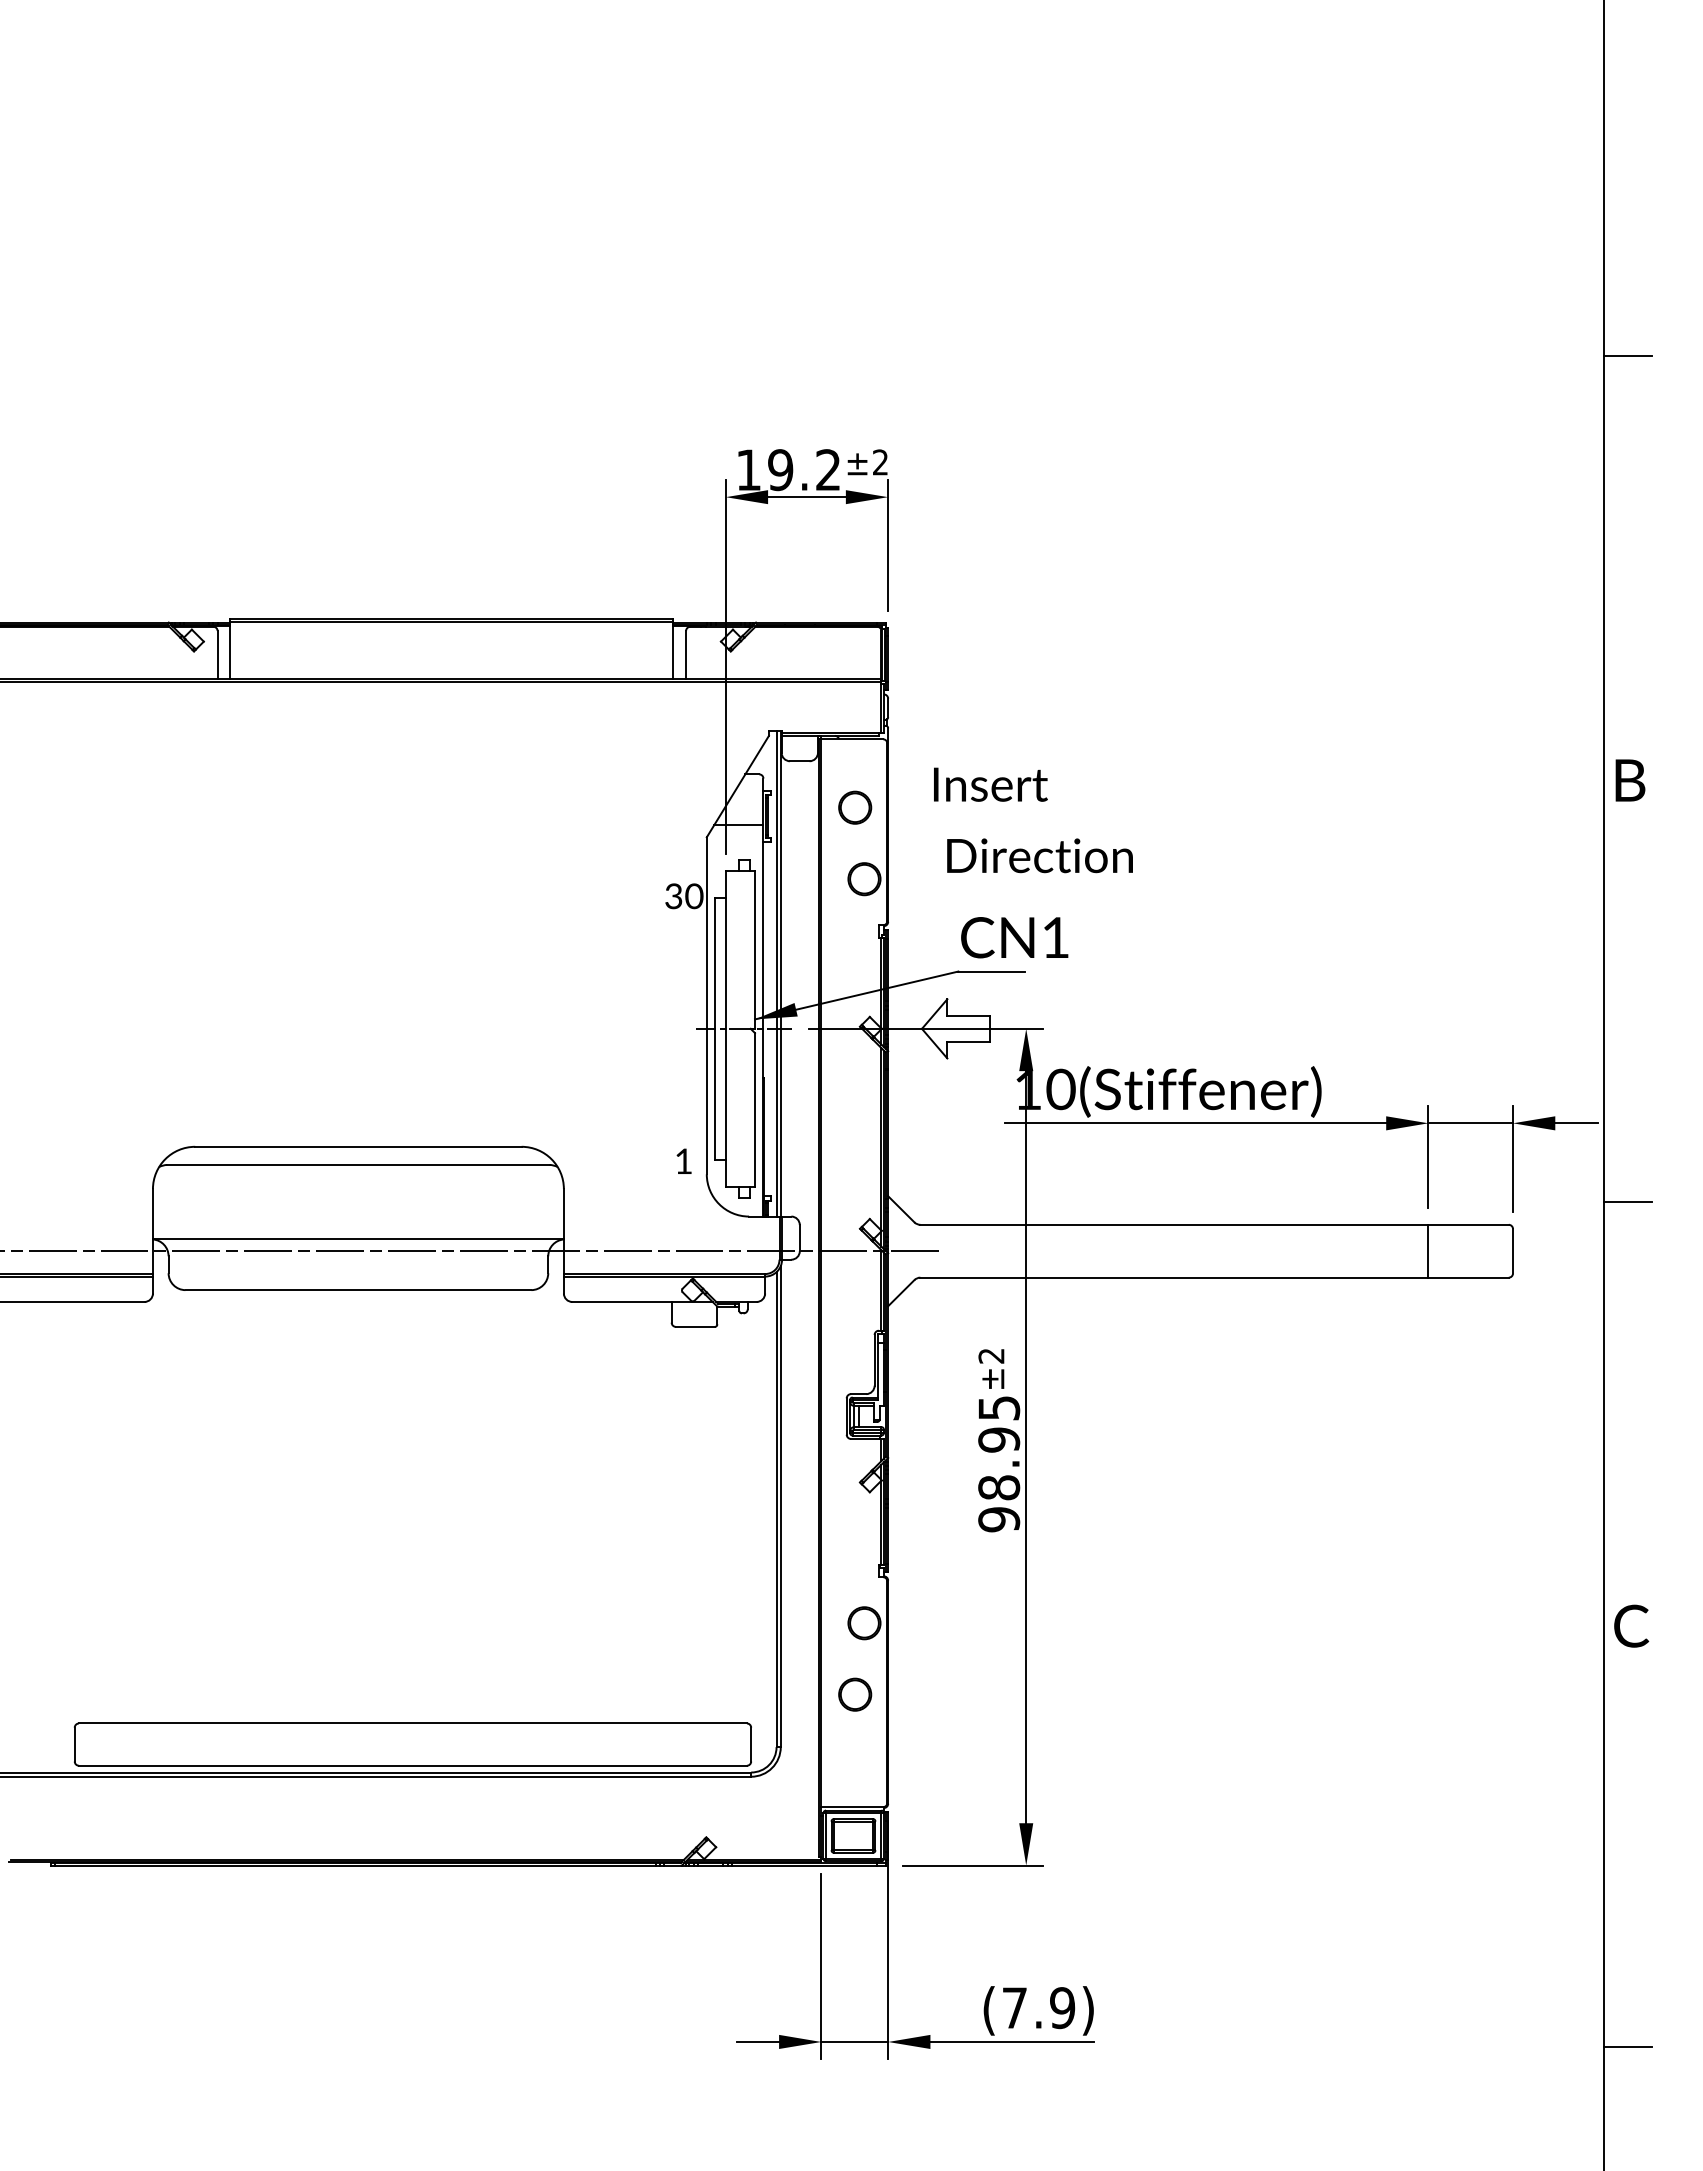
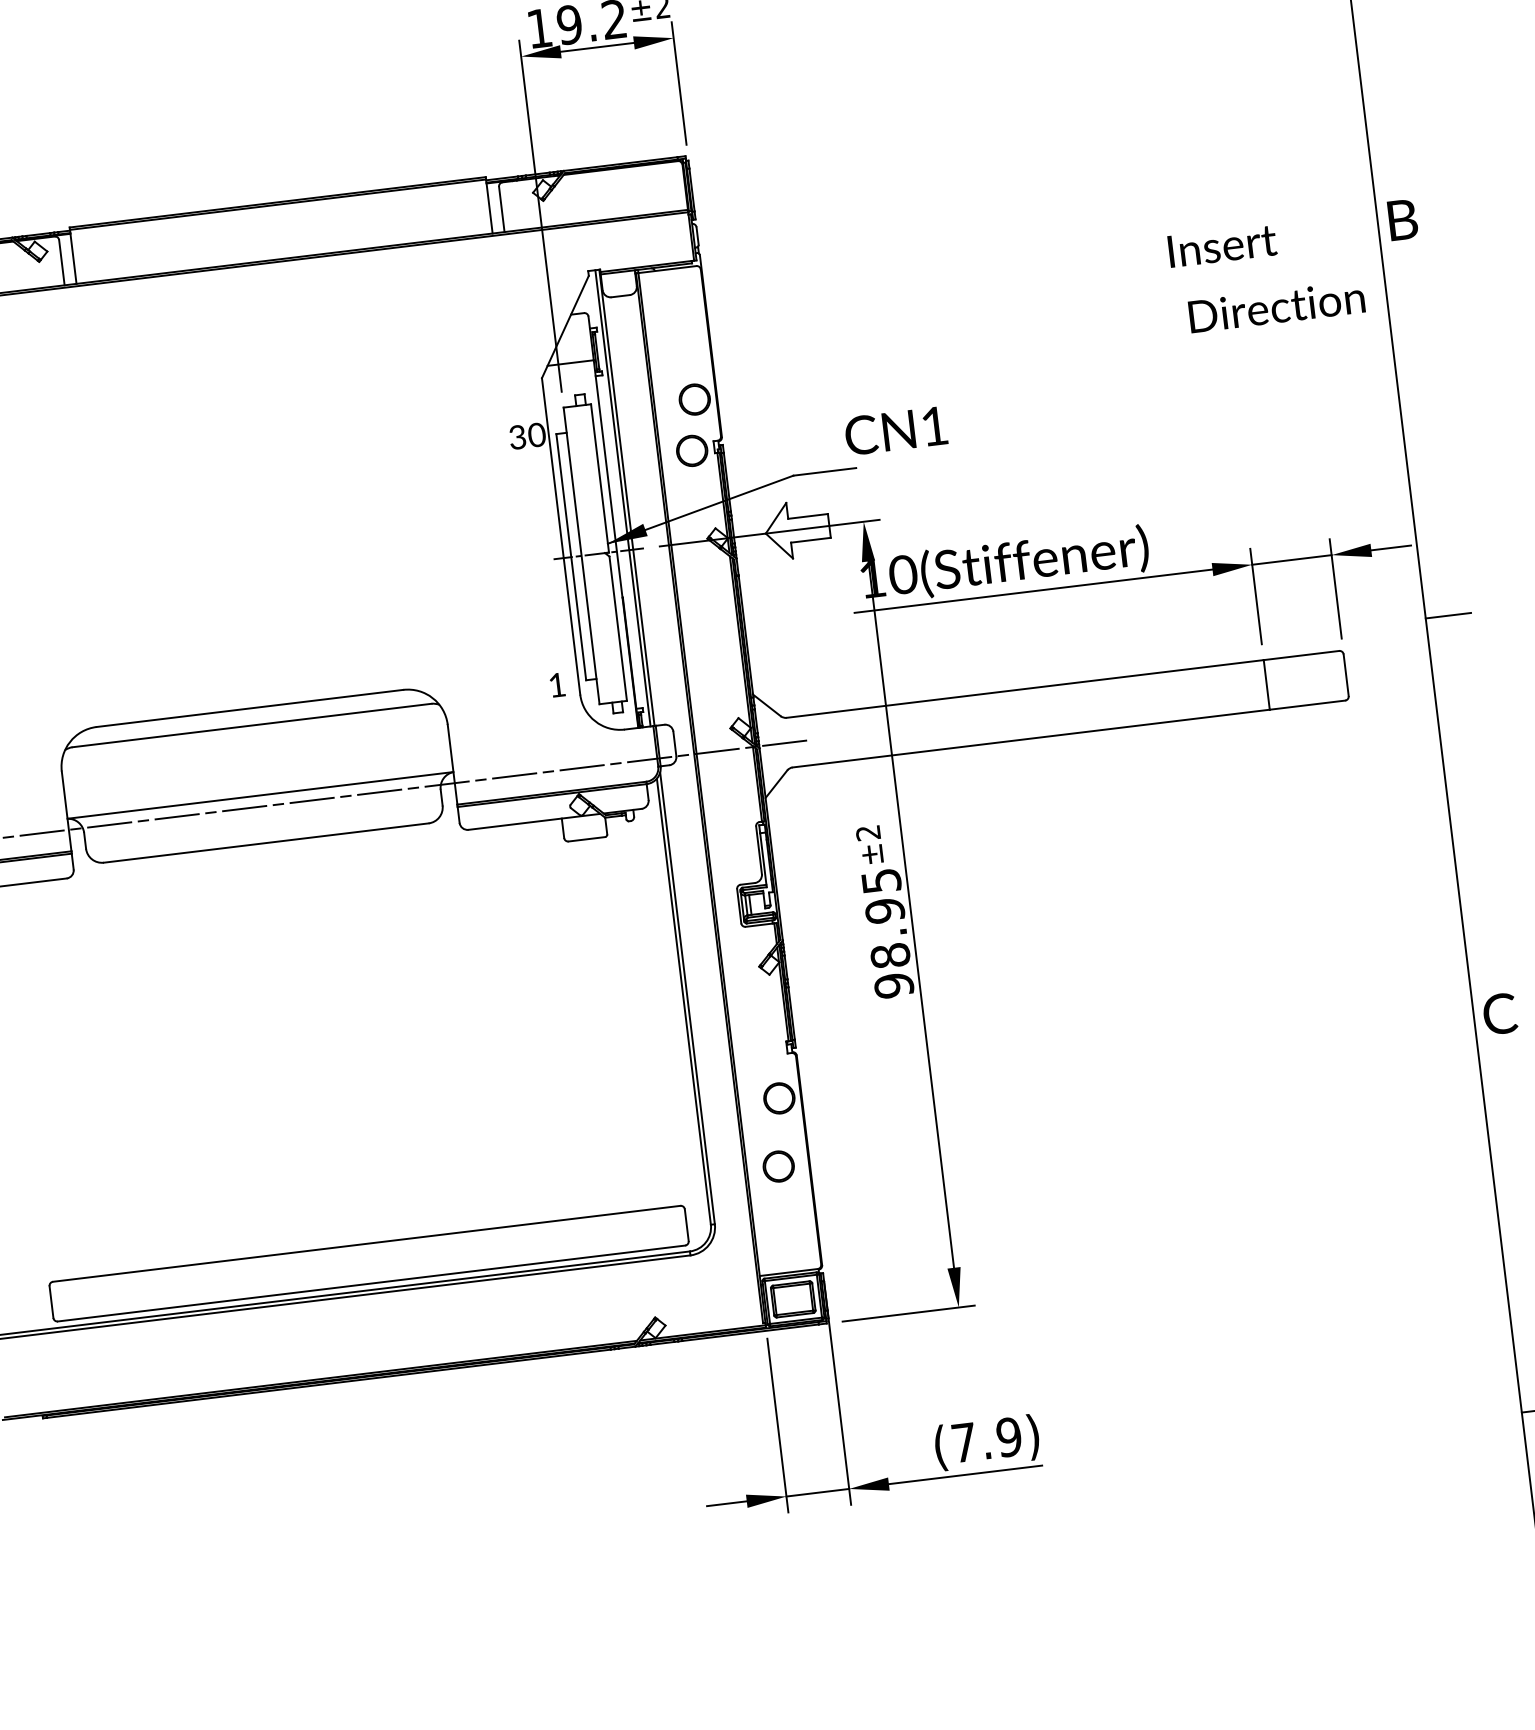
part: (855, 807) -> (692, 450), moved
text: (1033, 820) -> (1266, 274), moved
text: (1014, 937) -> (895, 430), moved

